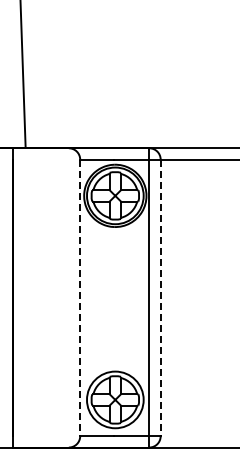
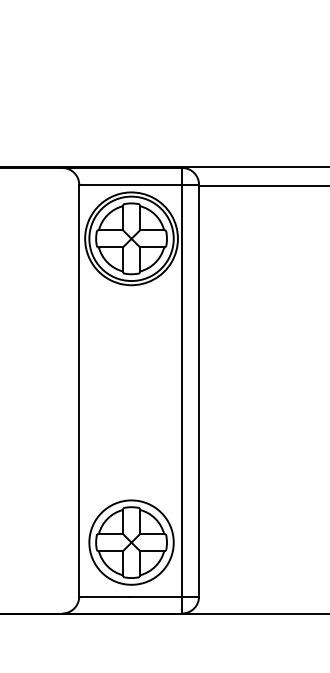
line: (80, 298) -> (79, 391), dashed -> solid
line: (160, 298) -> (198, 391), dashed -> solid

